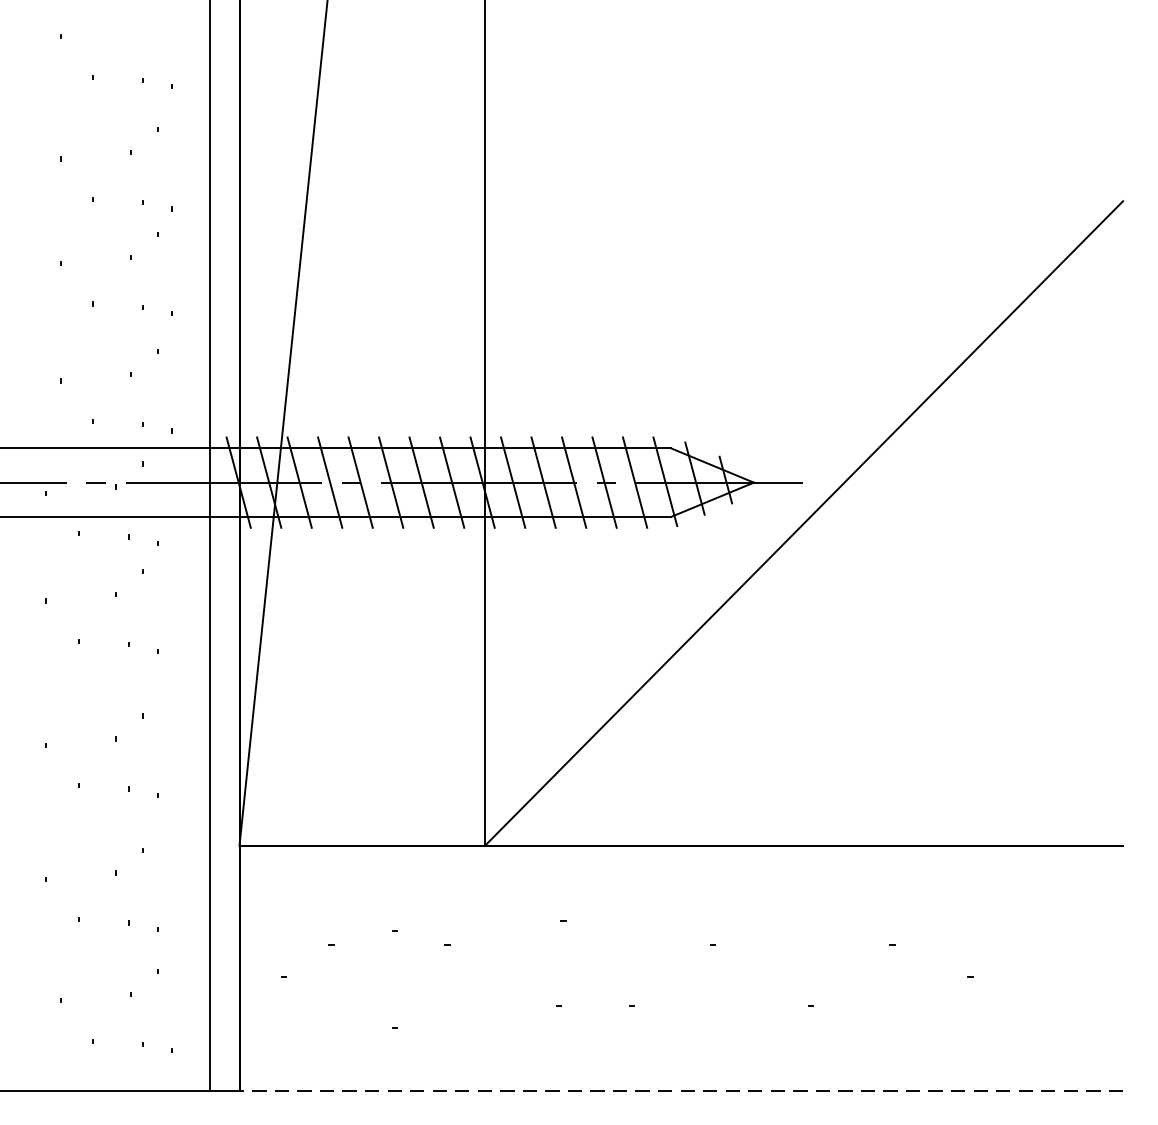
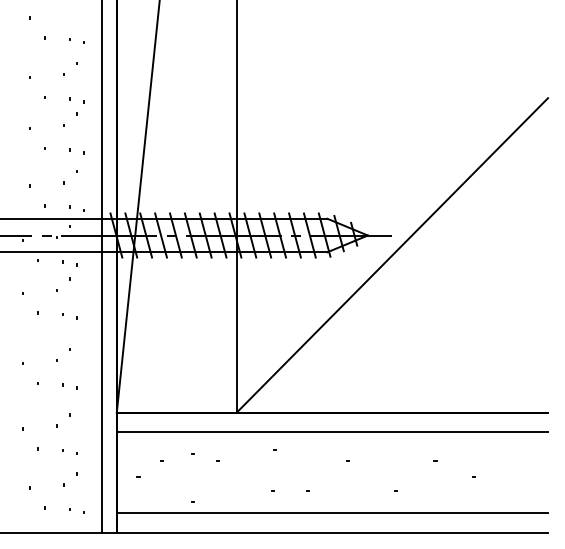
line: (681, 884) -> (332, 431), added
line: (681, 1052) -> (332, 513), added
line: (681, 1091) -> (332, 532), dashed -> solid

